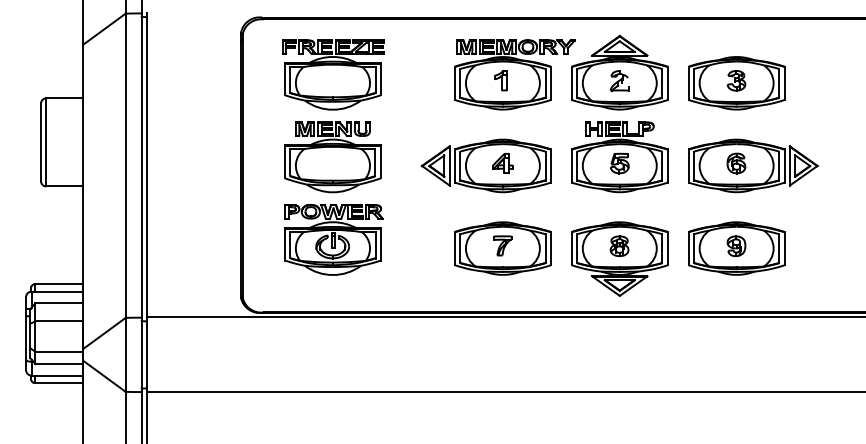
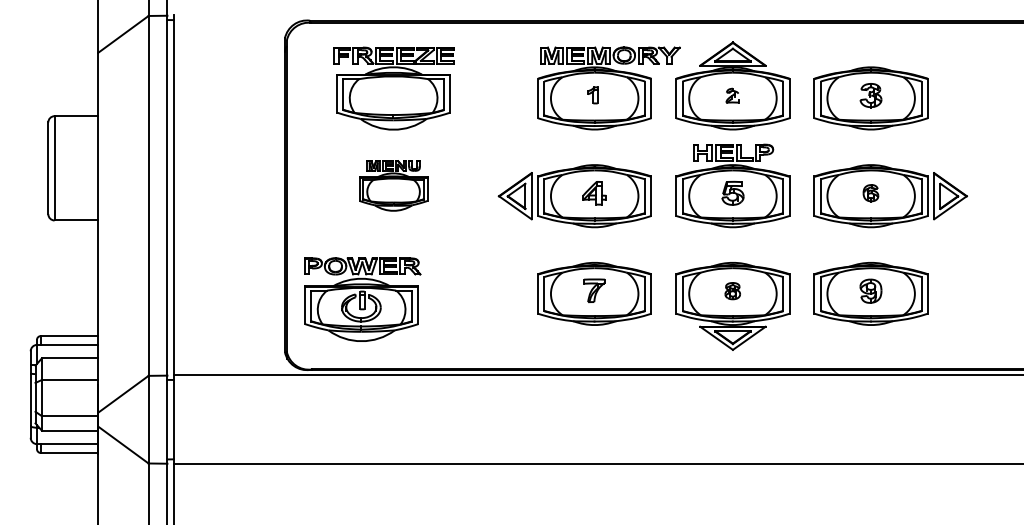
part: (501, 80) -> (592, 95), size x0.7
part: (619, 80) -> (732, 95), size x0.6
part: (332, 156) -> (393, 185), size x0.6
part: (736, 162) -> (870, 192), size x0.7
part: (333, 239) -> (362, 299), moved
part: (619, 245) -> (732, 290), size x0.7

